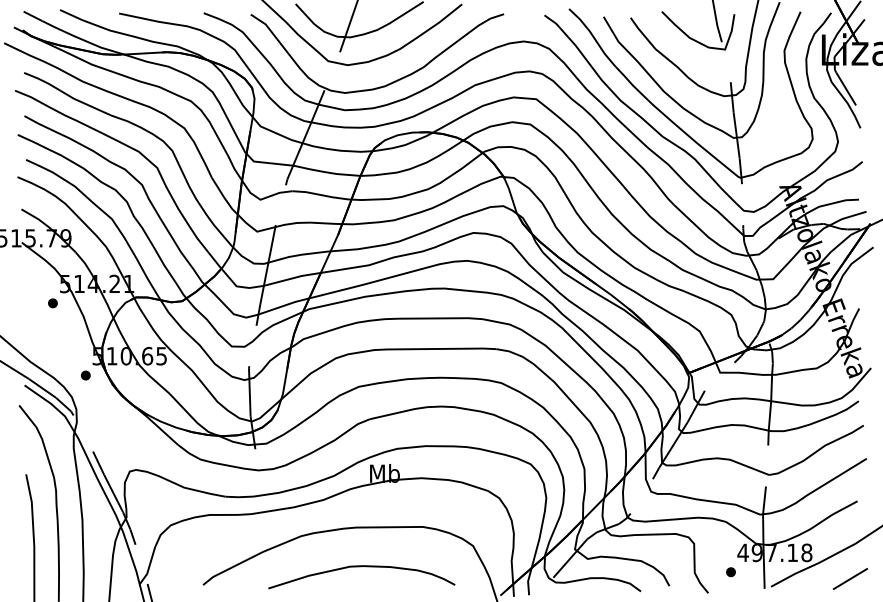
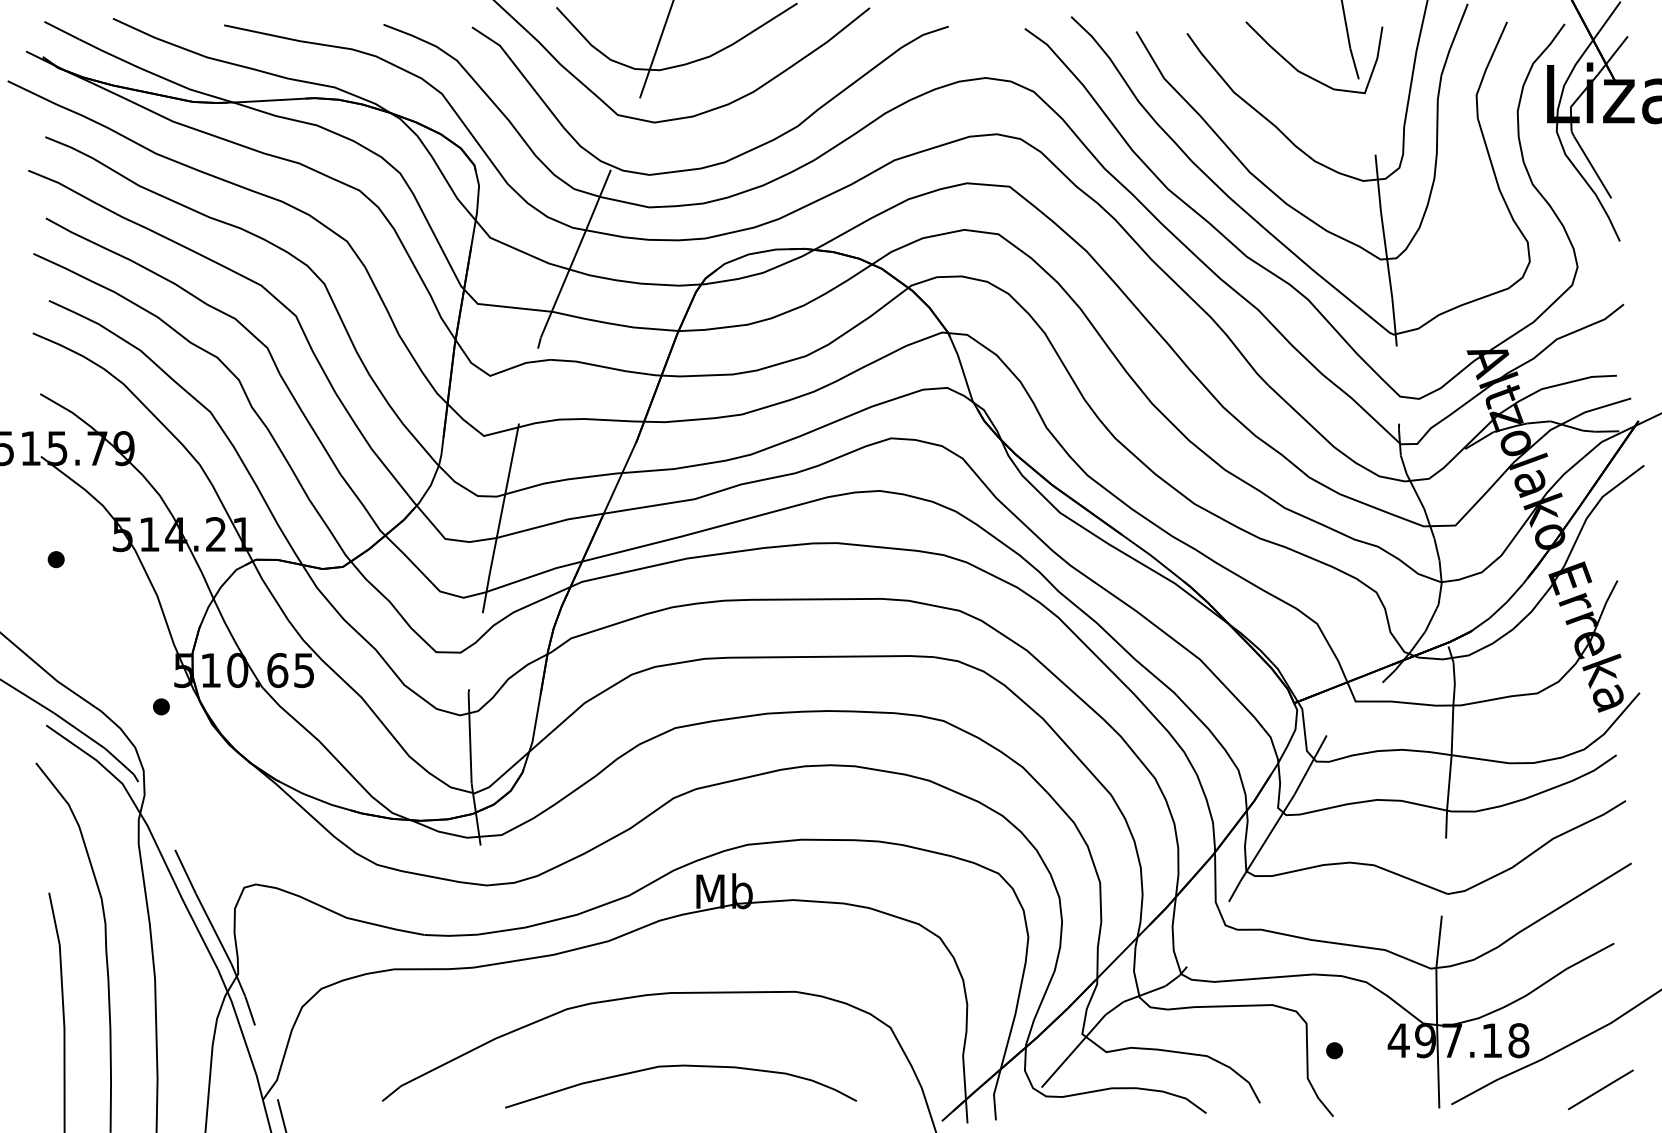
part: (52, 303) -> (55, 559), moved
part: (730, 572) -> (1333, 1051), moved

